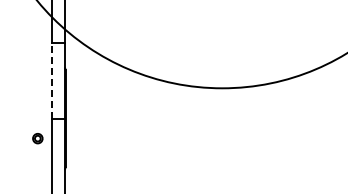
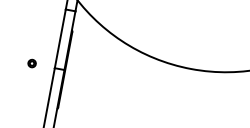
line: (52, 81) -> (60, 39), dashed -> solid
part: (37, 138) -> (31, 63), moved

